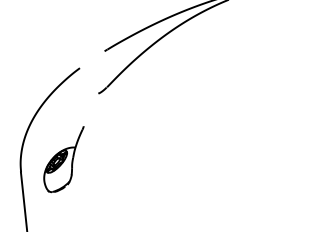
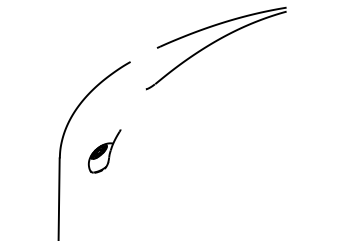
part: (64, 160) -> (104, 151), size x0.7

